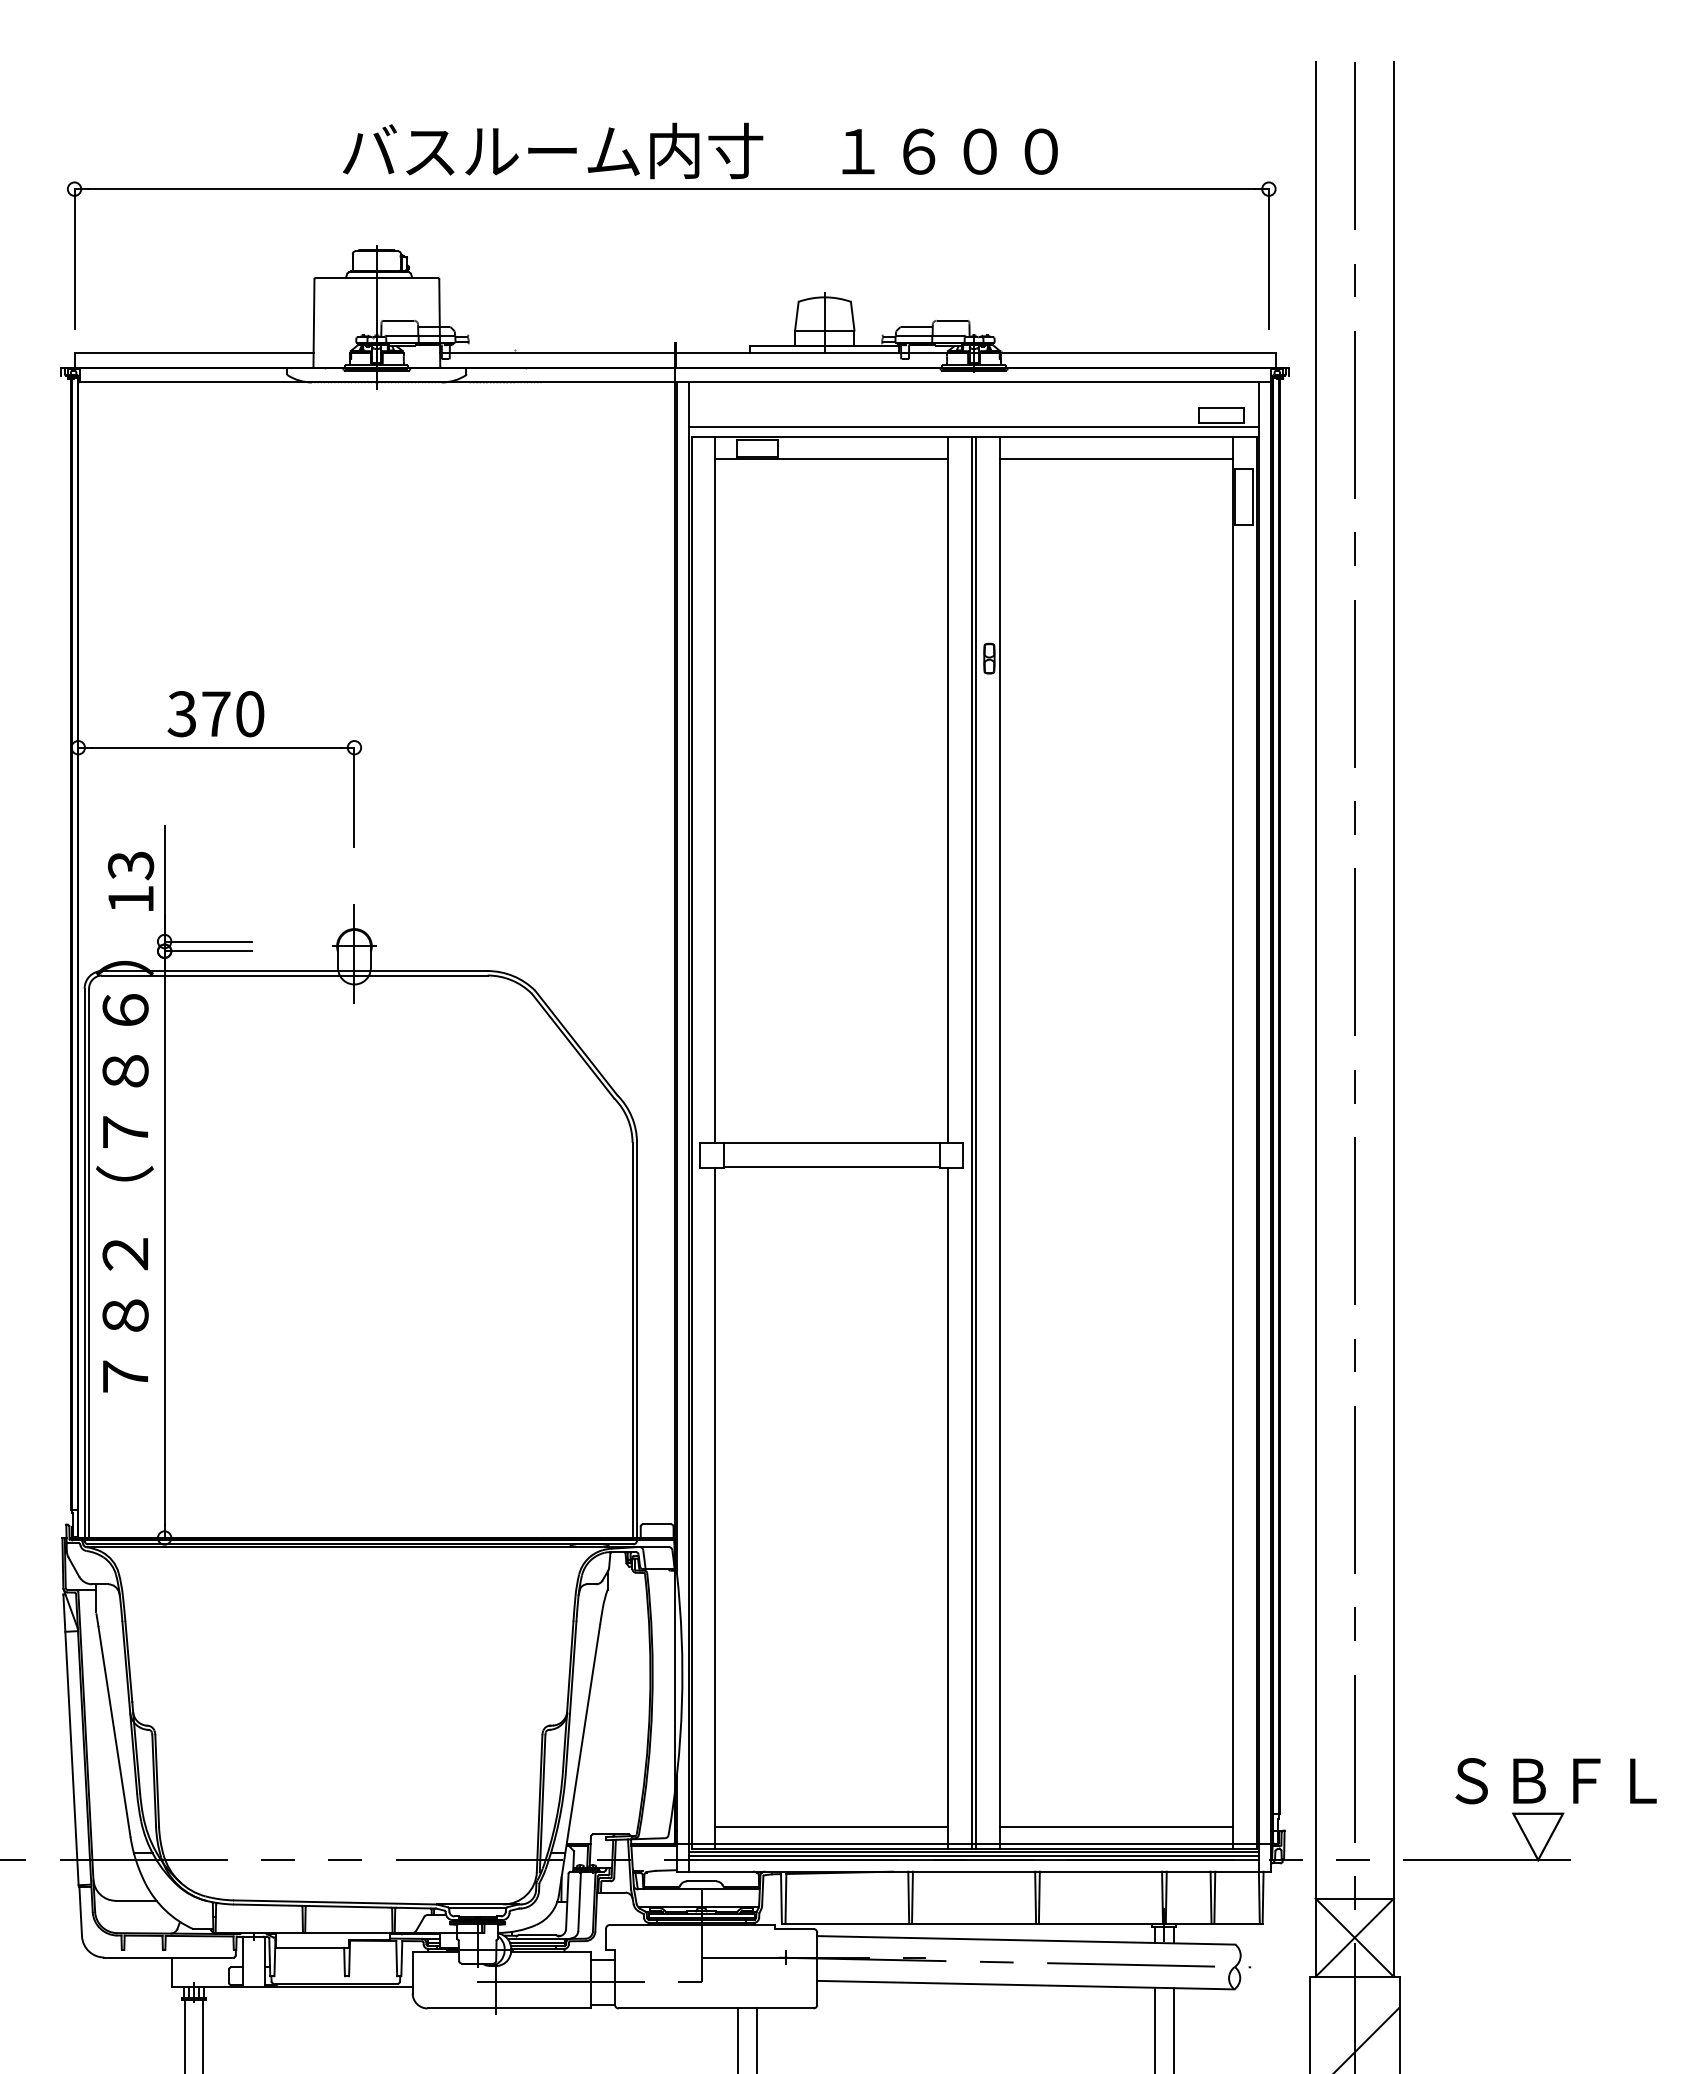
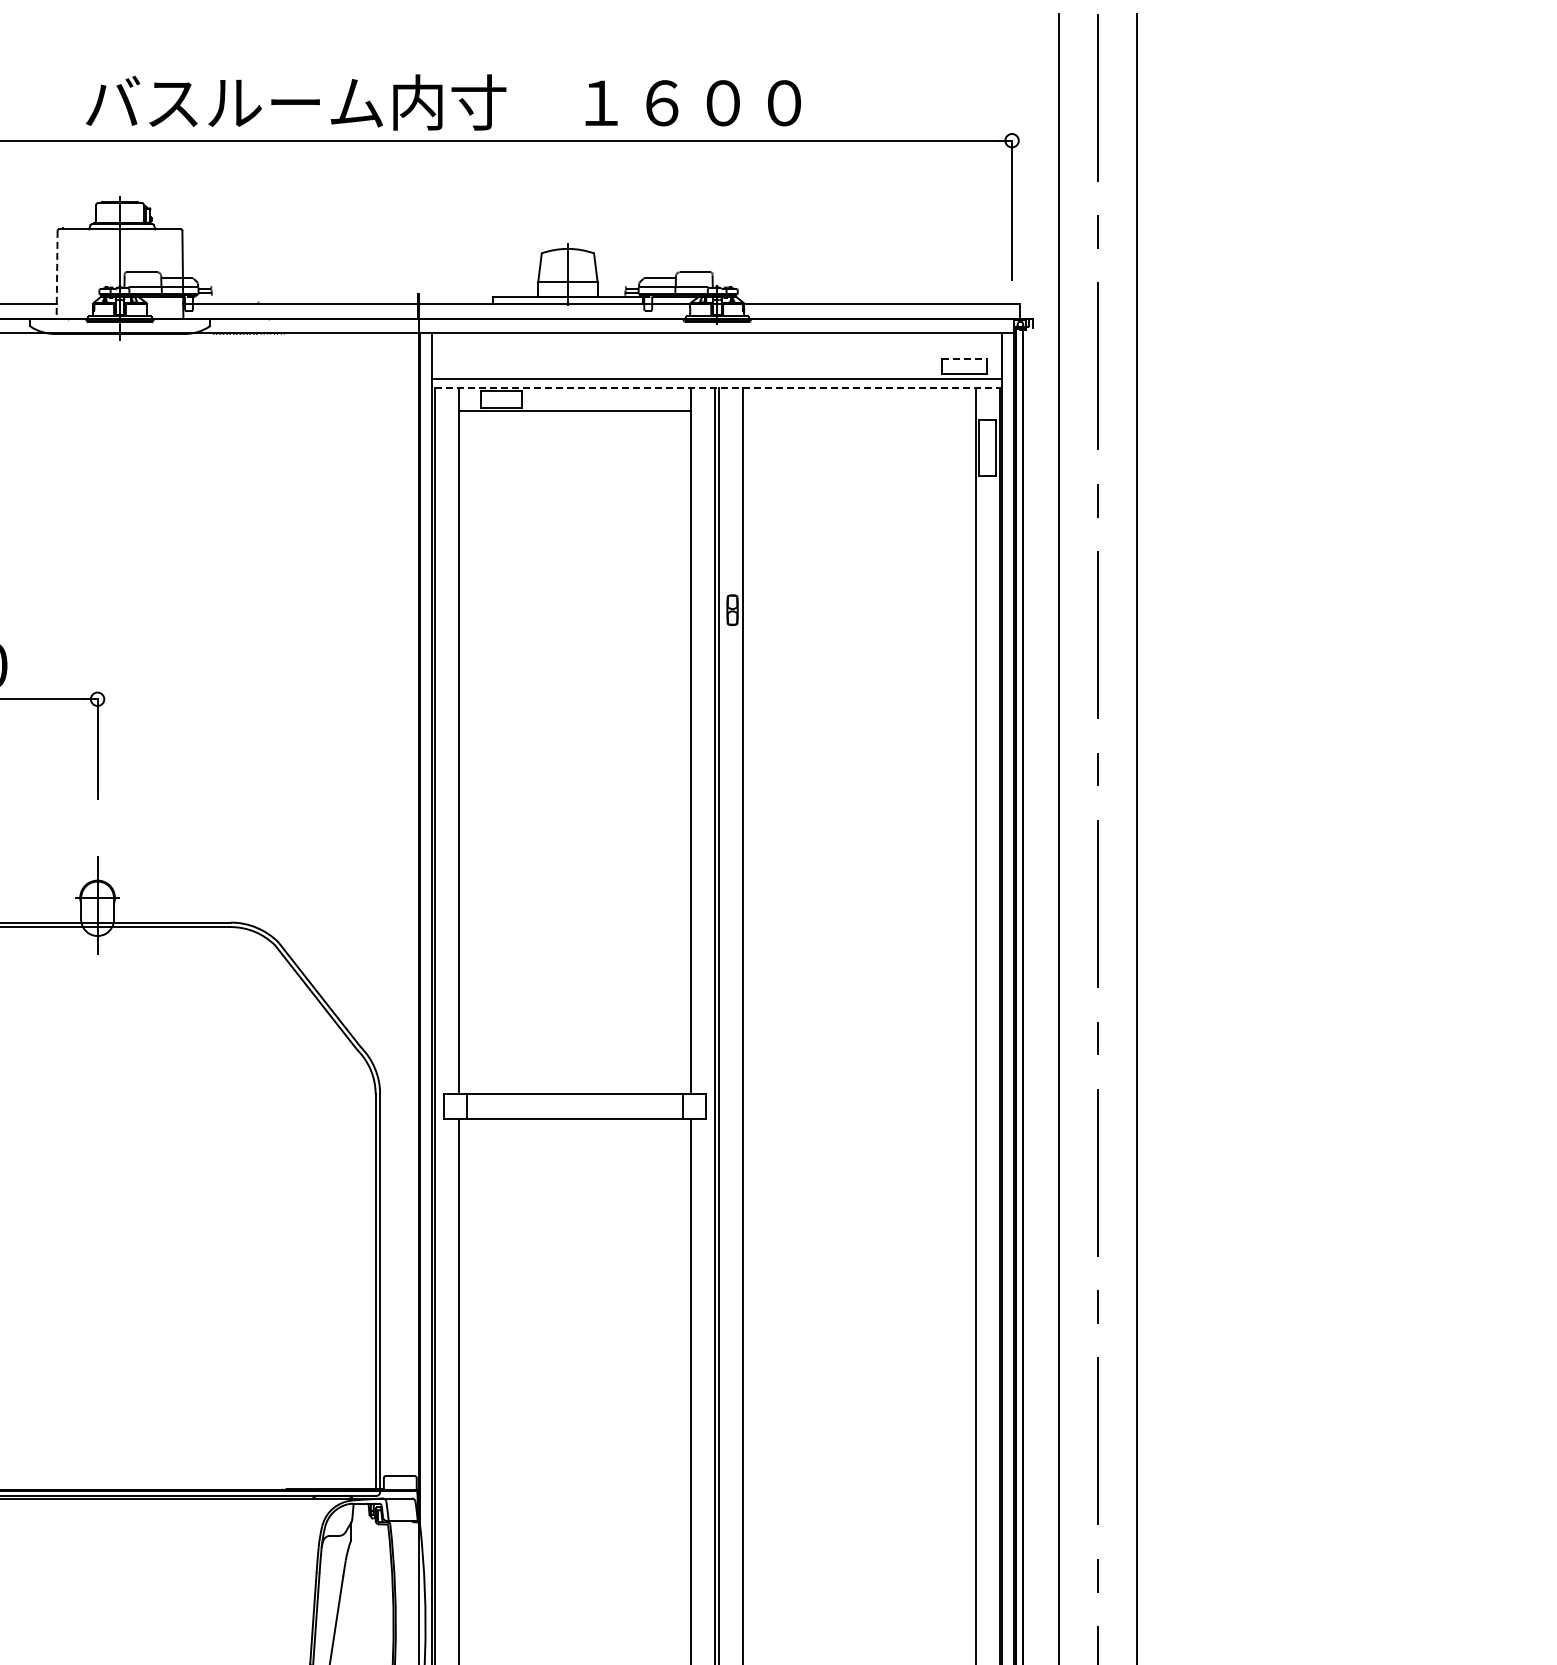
line: (313, 323) -> (56, 275), solid -> dashed
line: (1221, 407) -> (964, 359), solid -> dashed
line: (974, 436) -> (717, 388), solid -> dashed
line: (1116, 459) -> (859, 411), removed

